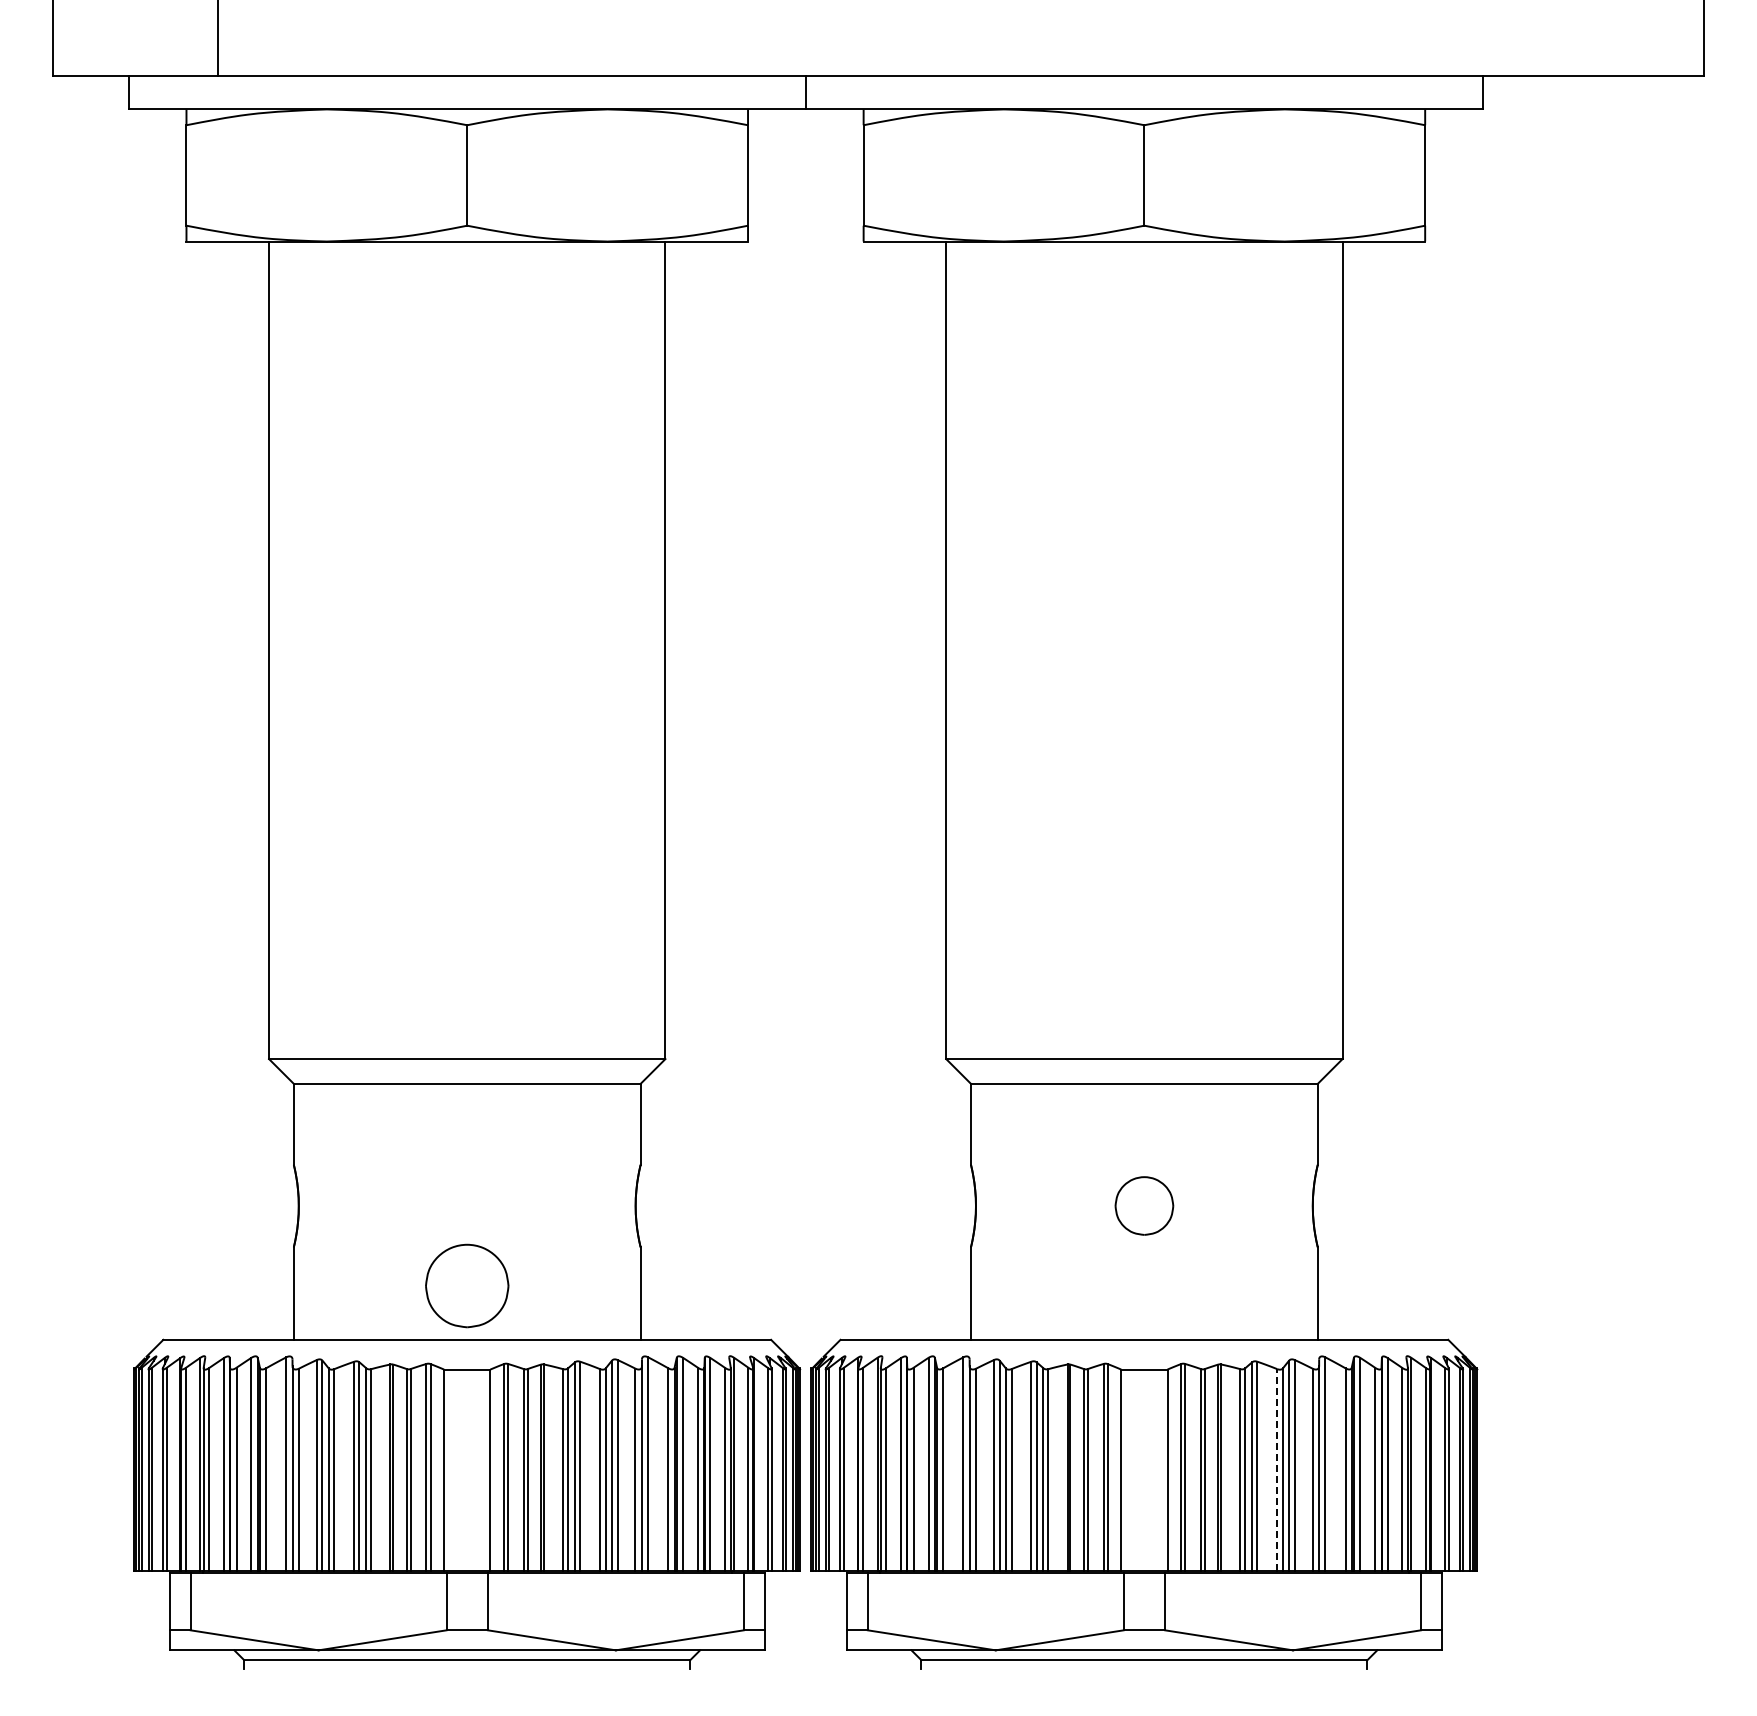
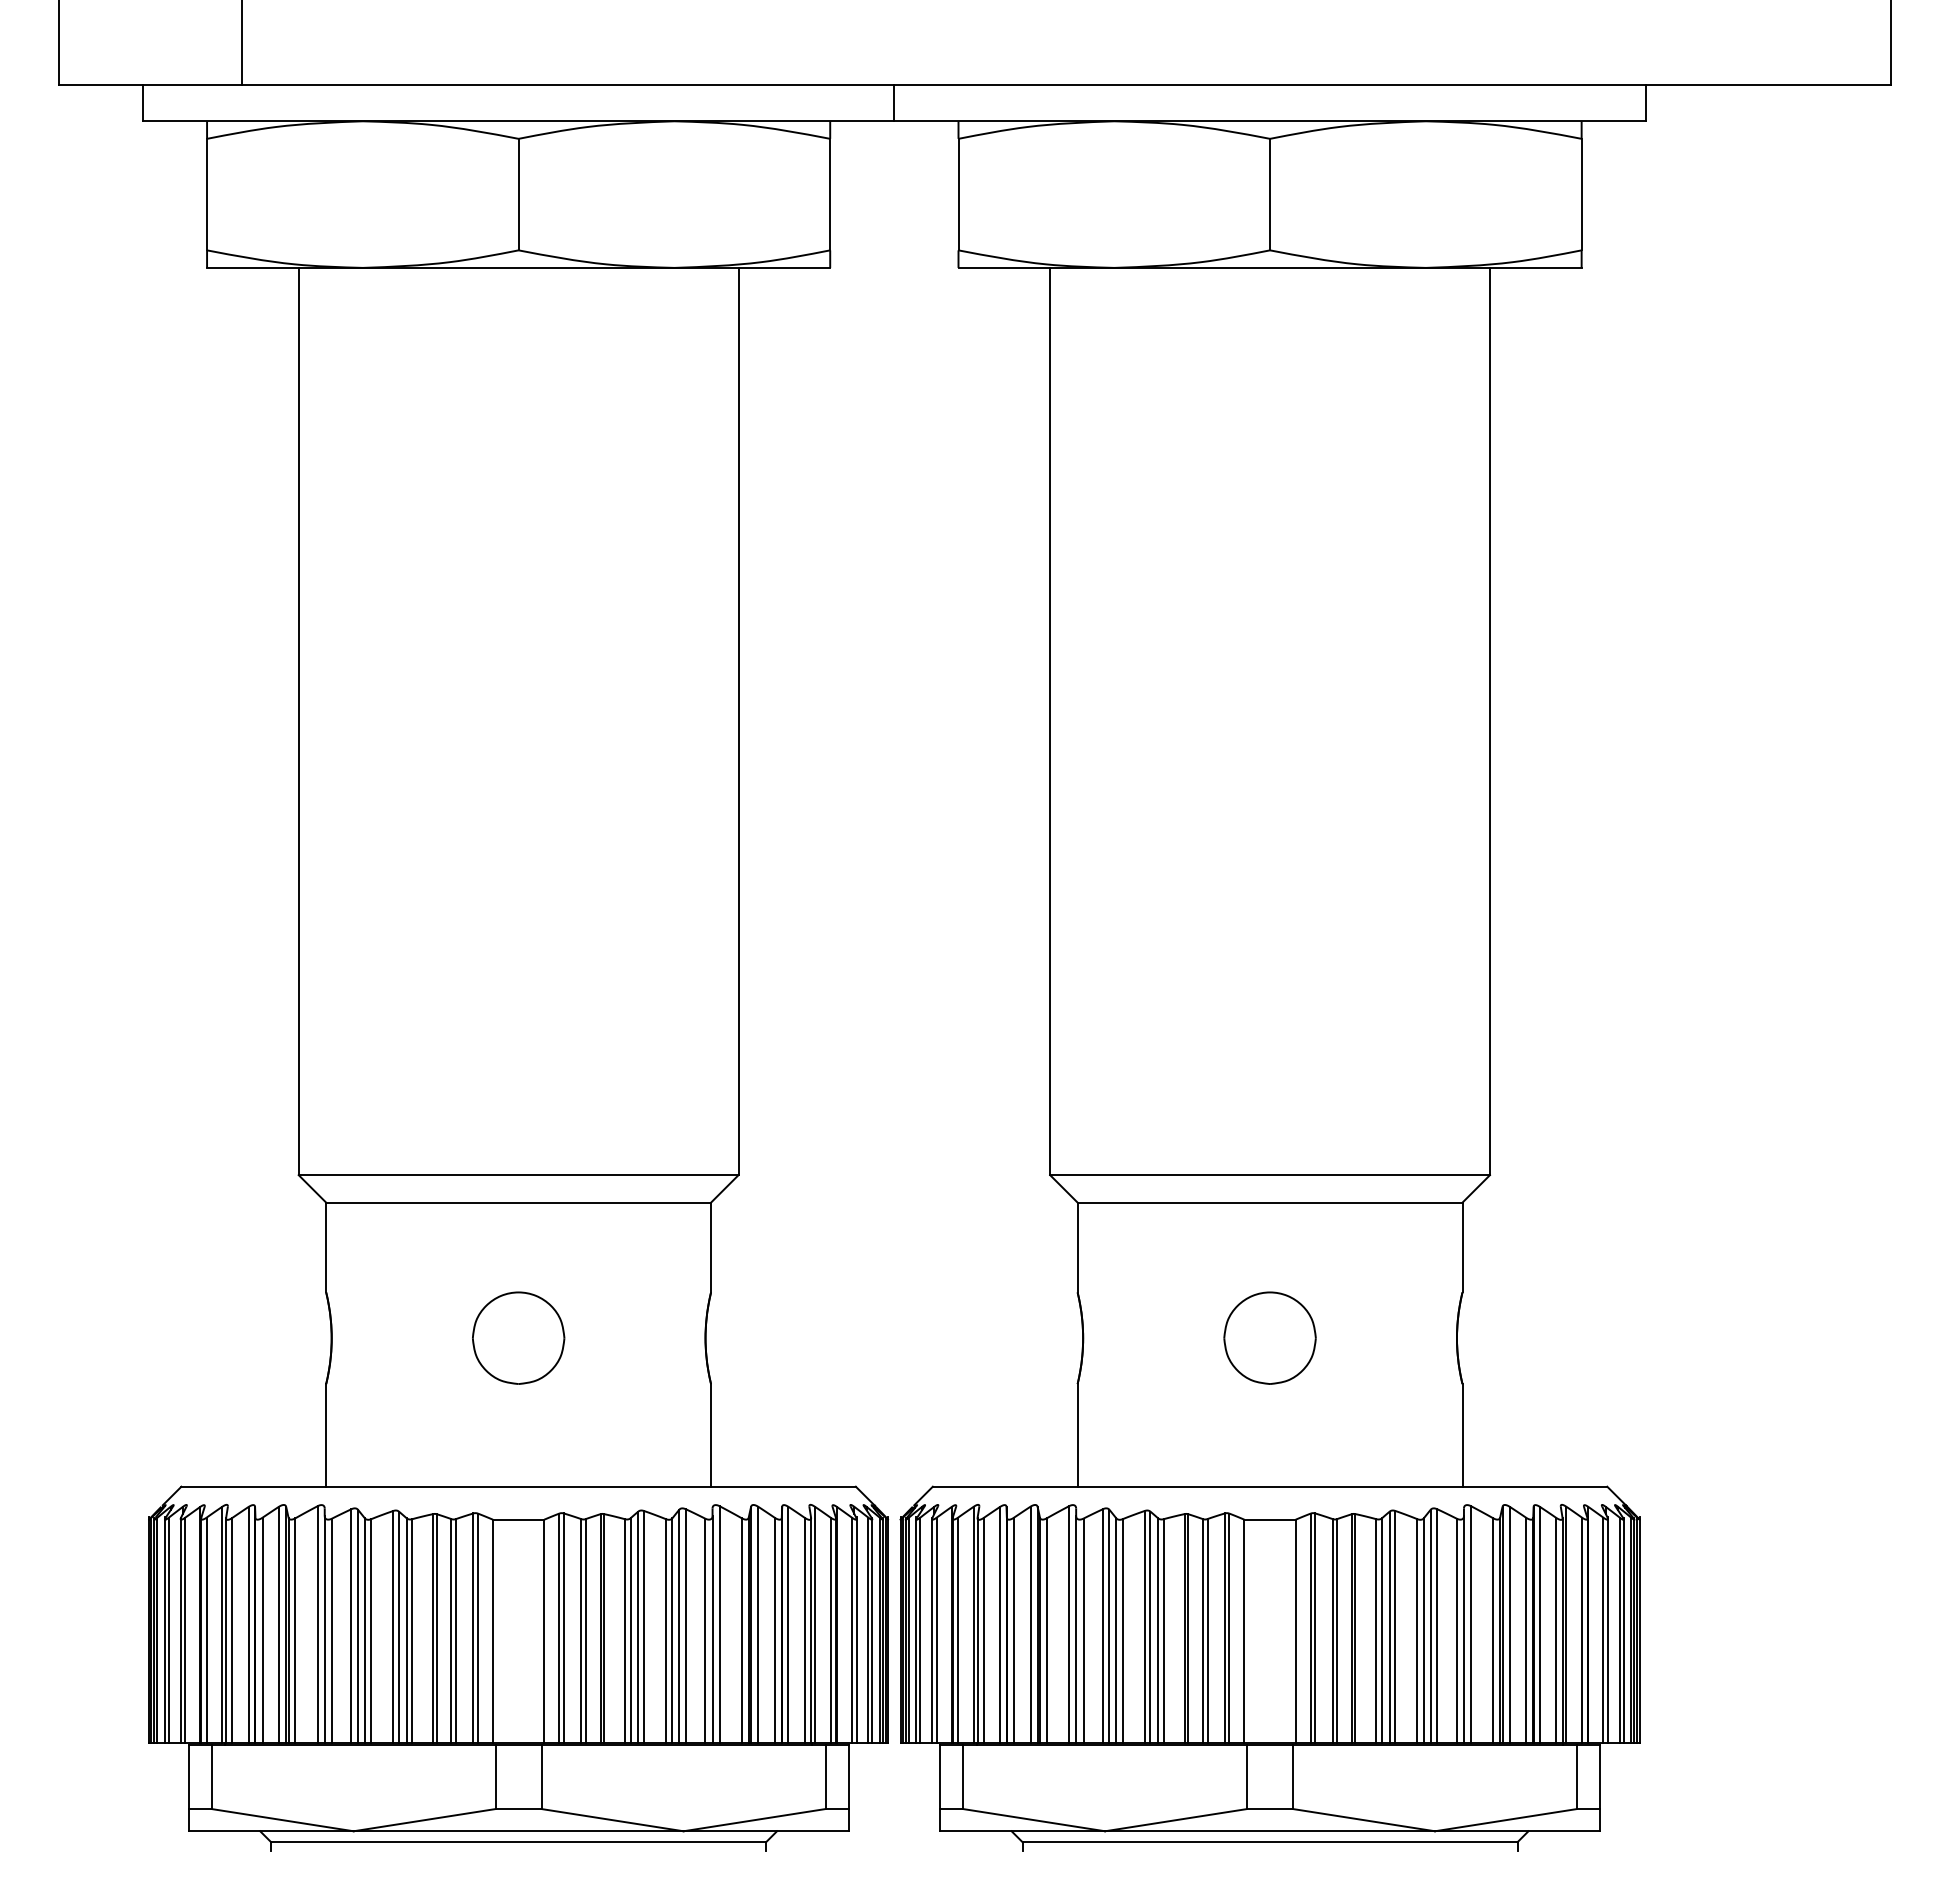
part: (1144, 1205) -> (1270, 1337), size x1.43
part: (467, 1285) -> (518, 1337), moved
line: (1277, 1470) -> (1417, 1631), dashed -> solid

